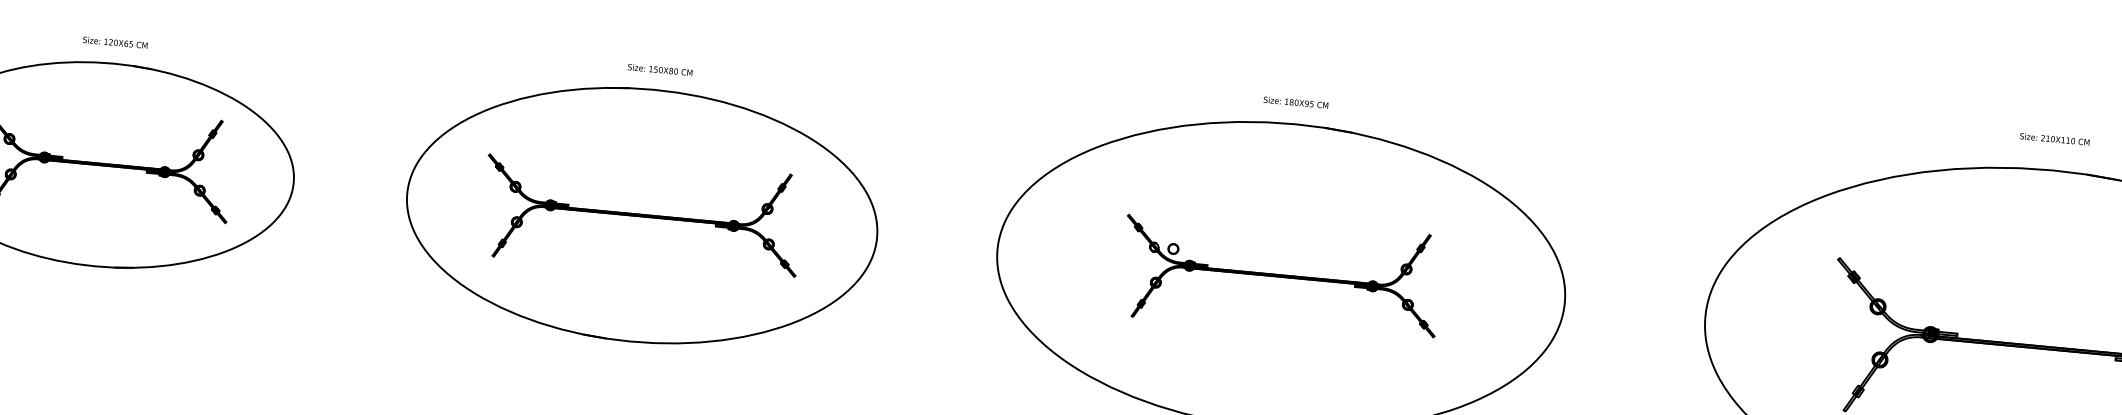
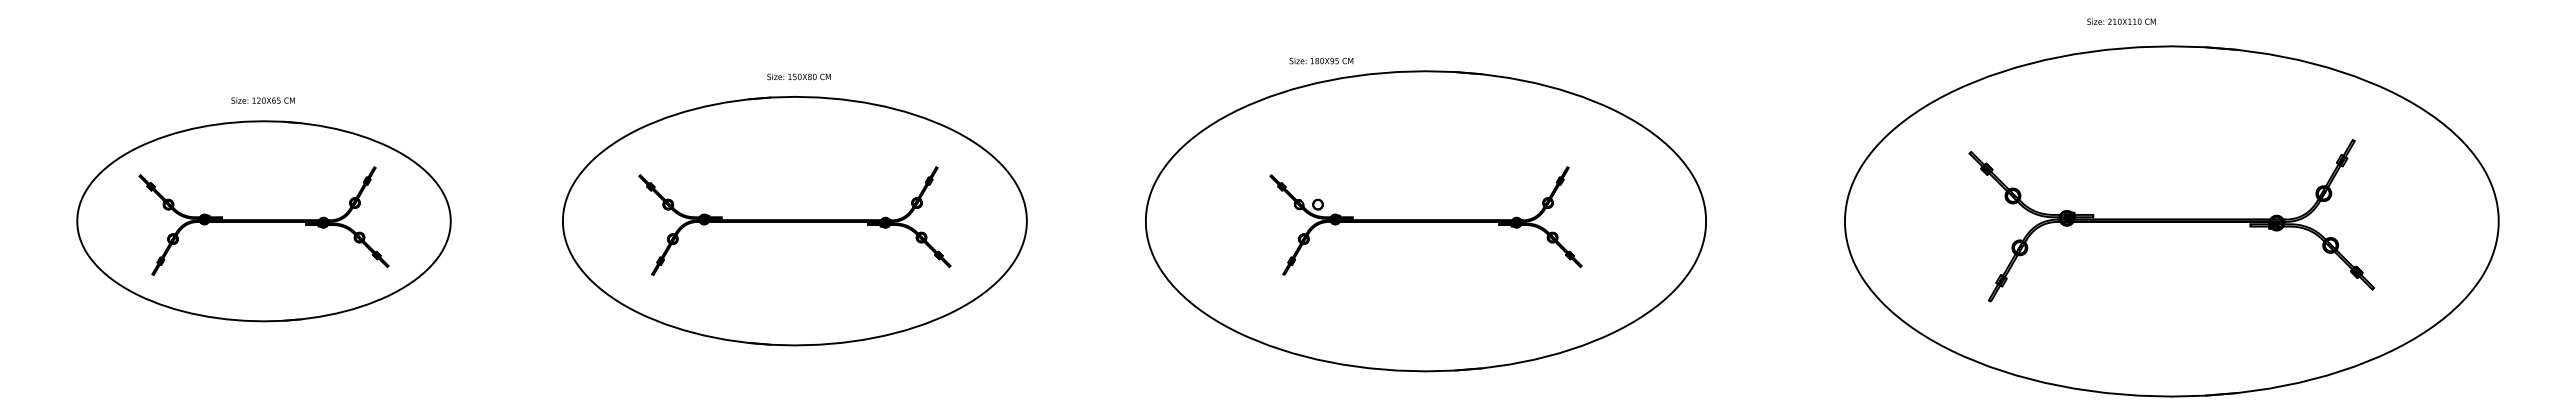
text: (1296, 103) -> (1321, 61), moved
text: (2054, 139) -> (2121, 21), moved

